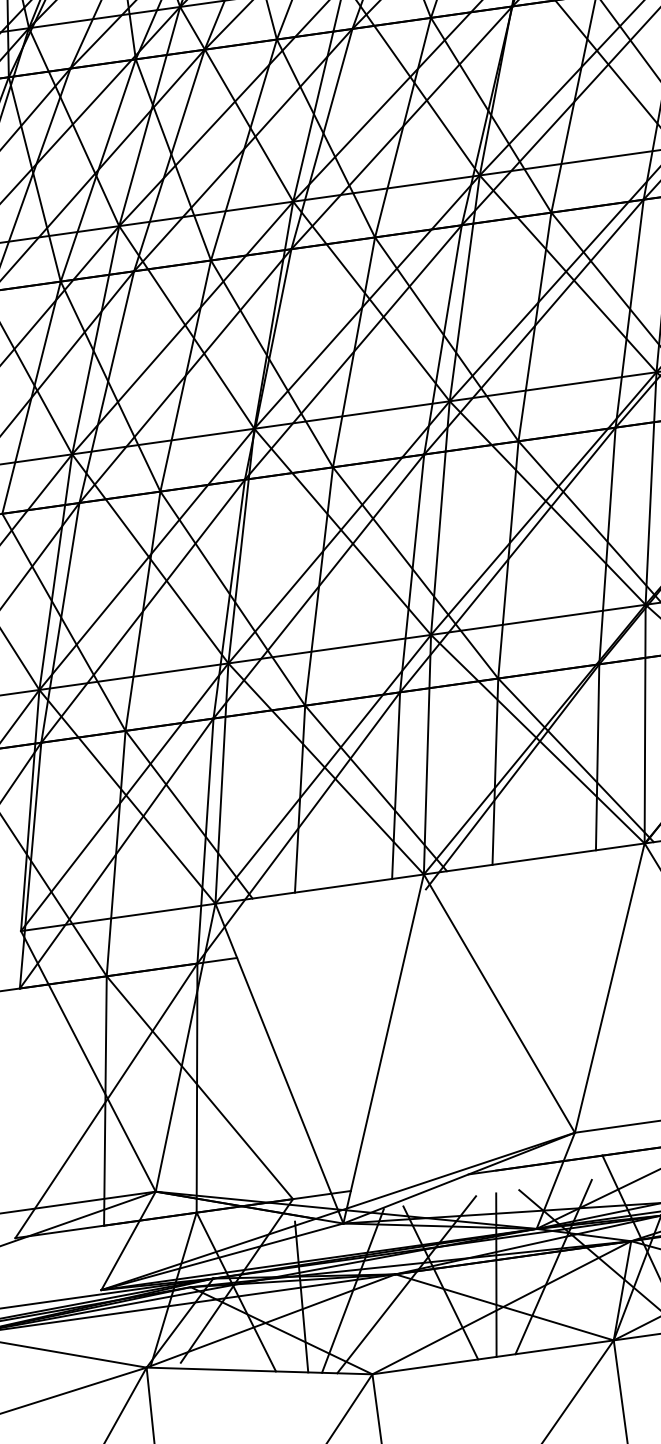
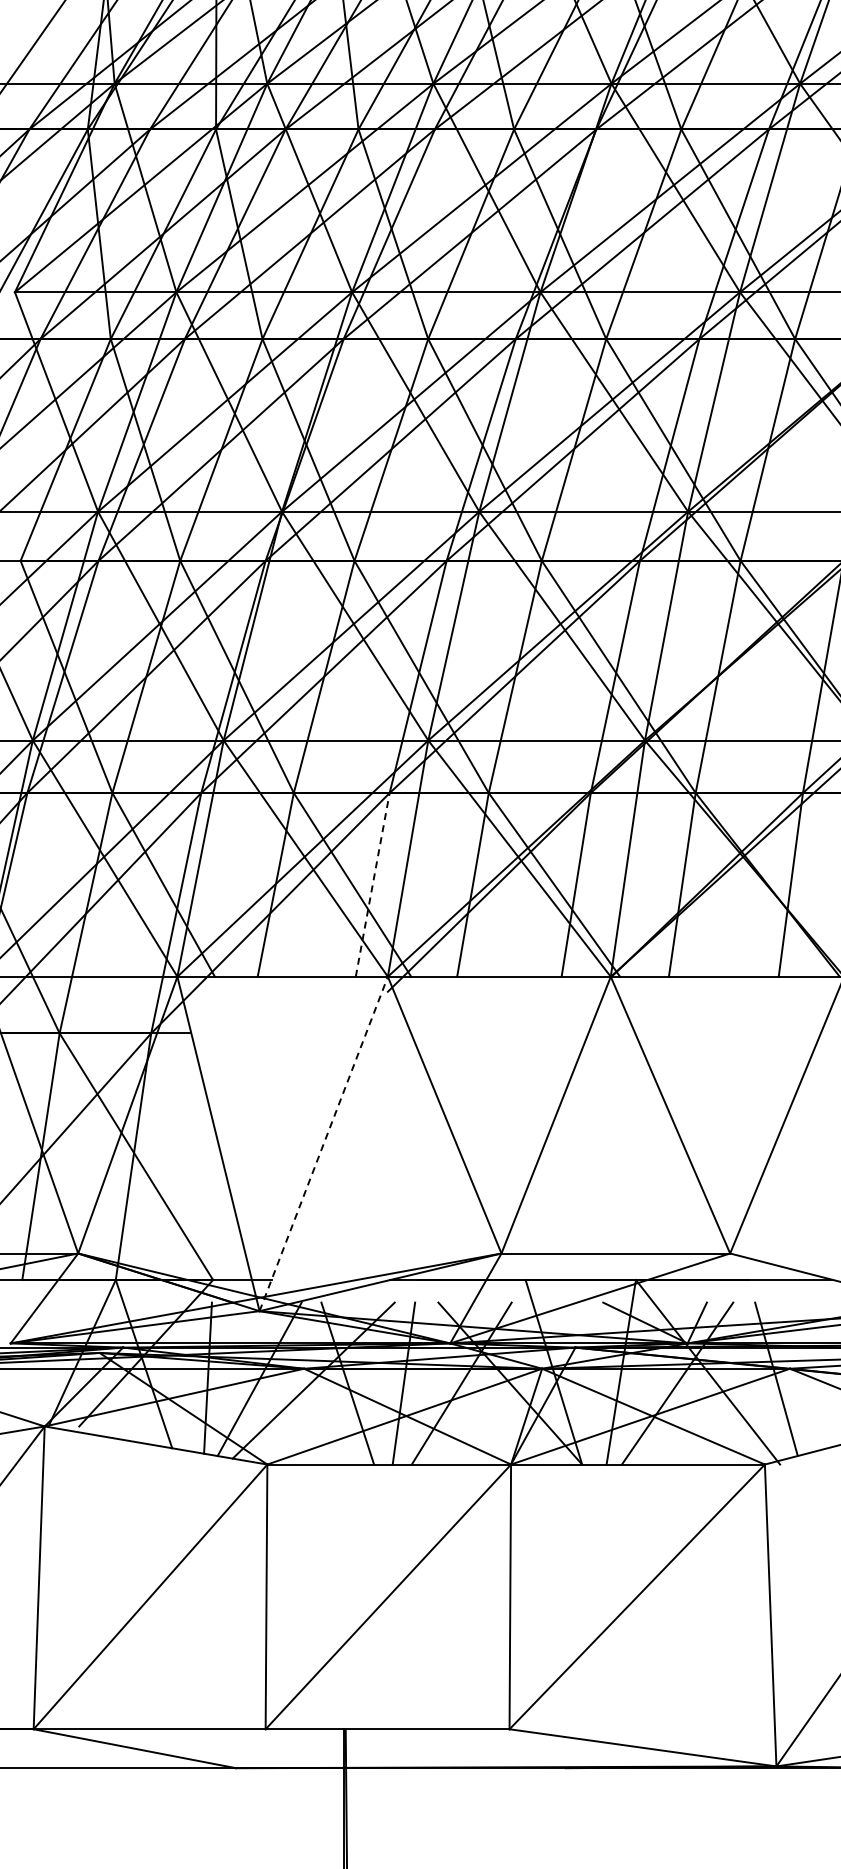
line: (395, 785) -> (372, 884), solid -> dashed
line: (383, 1048) -> (323, 1143), solid -> dashed

